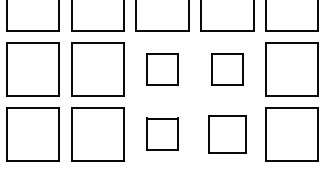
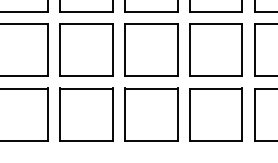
part: (162, 69) -> (151, 50), size x1.67
part: (227, 69) -> (216, 50), size x1.67
part: (162, 134) -> (151, 115), size x1.67
part: (227, 134) -> (216, 115), size x1.43

